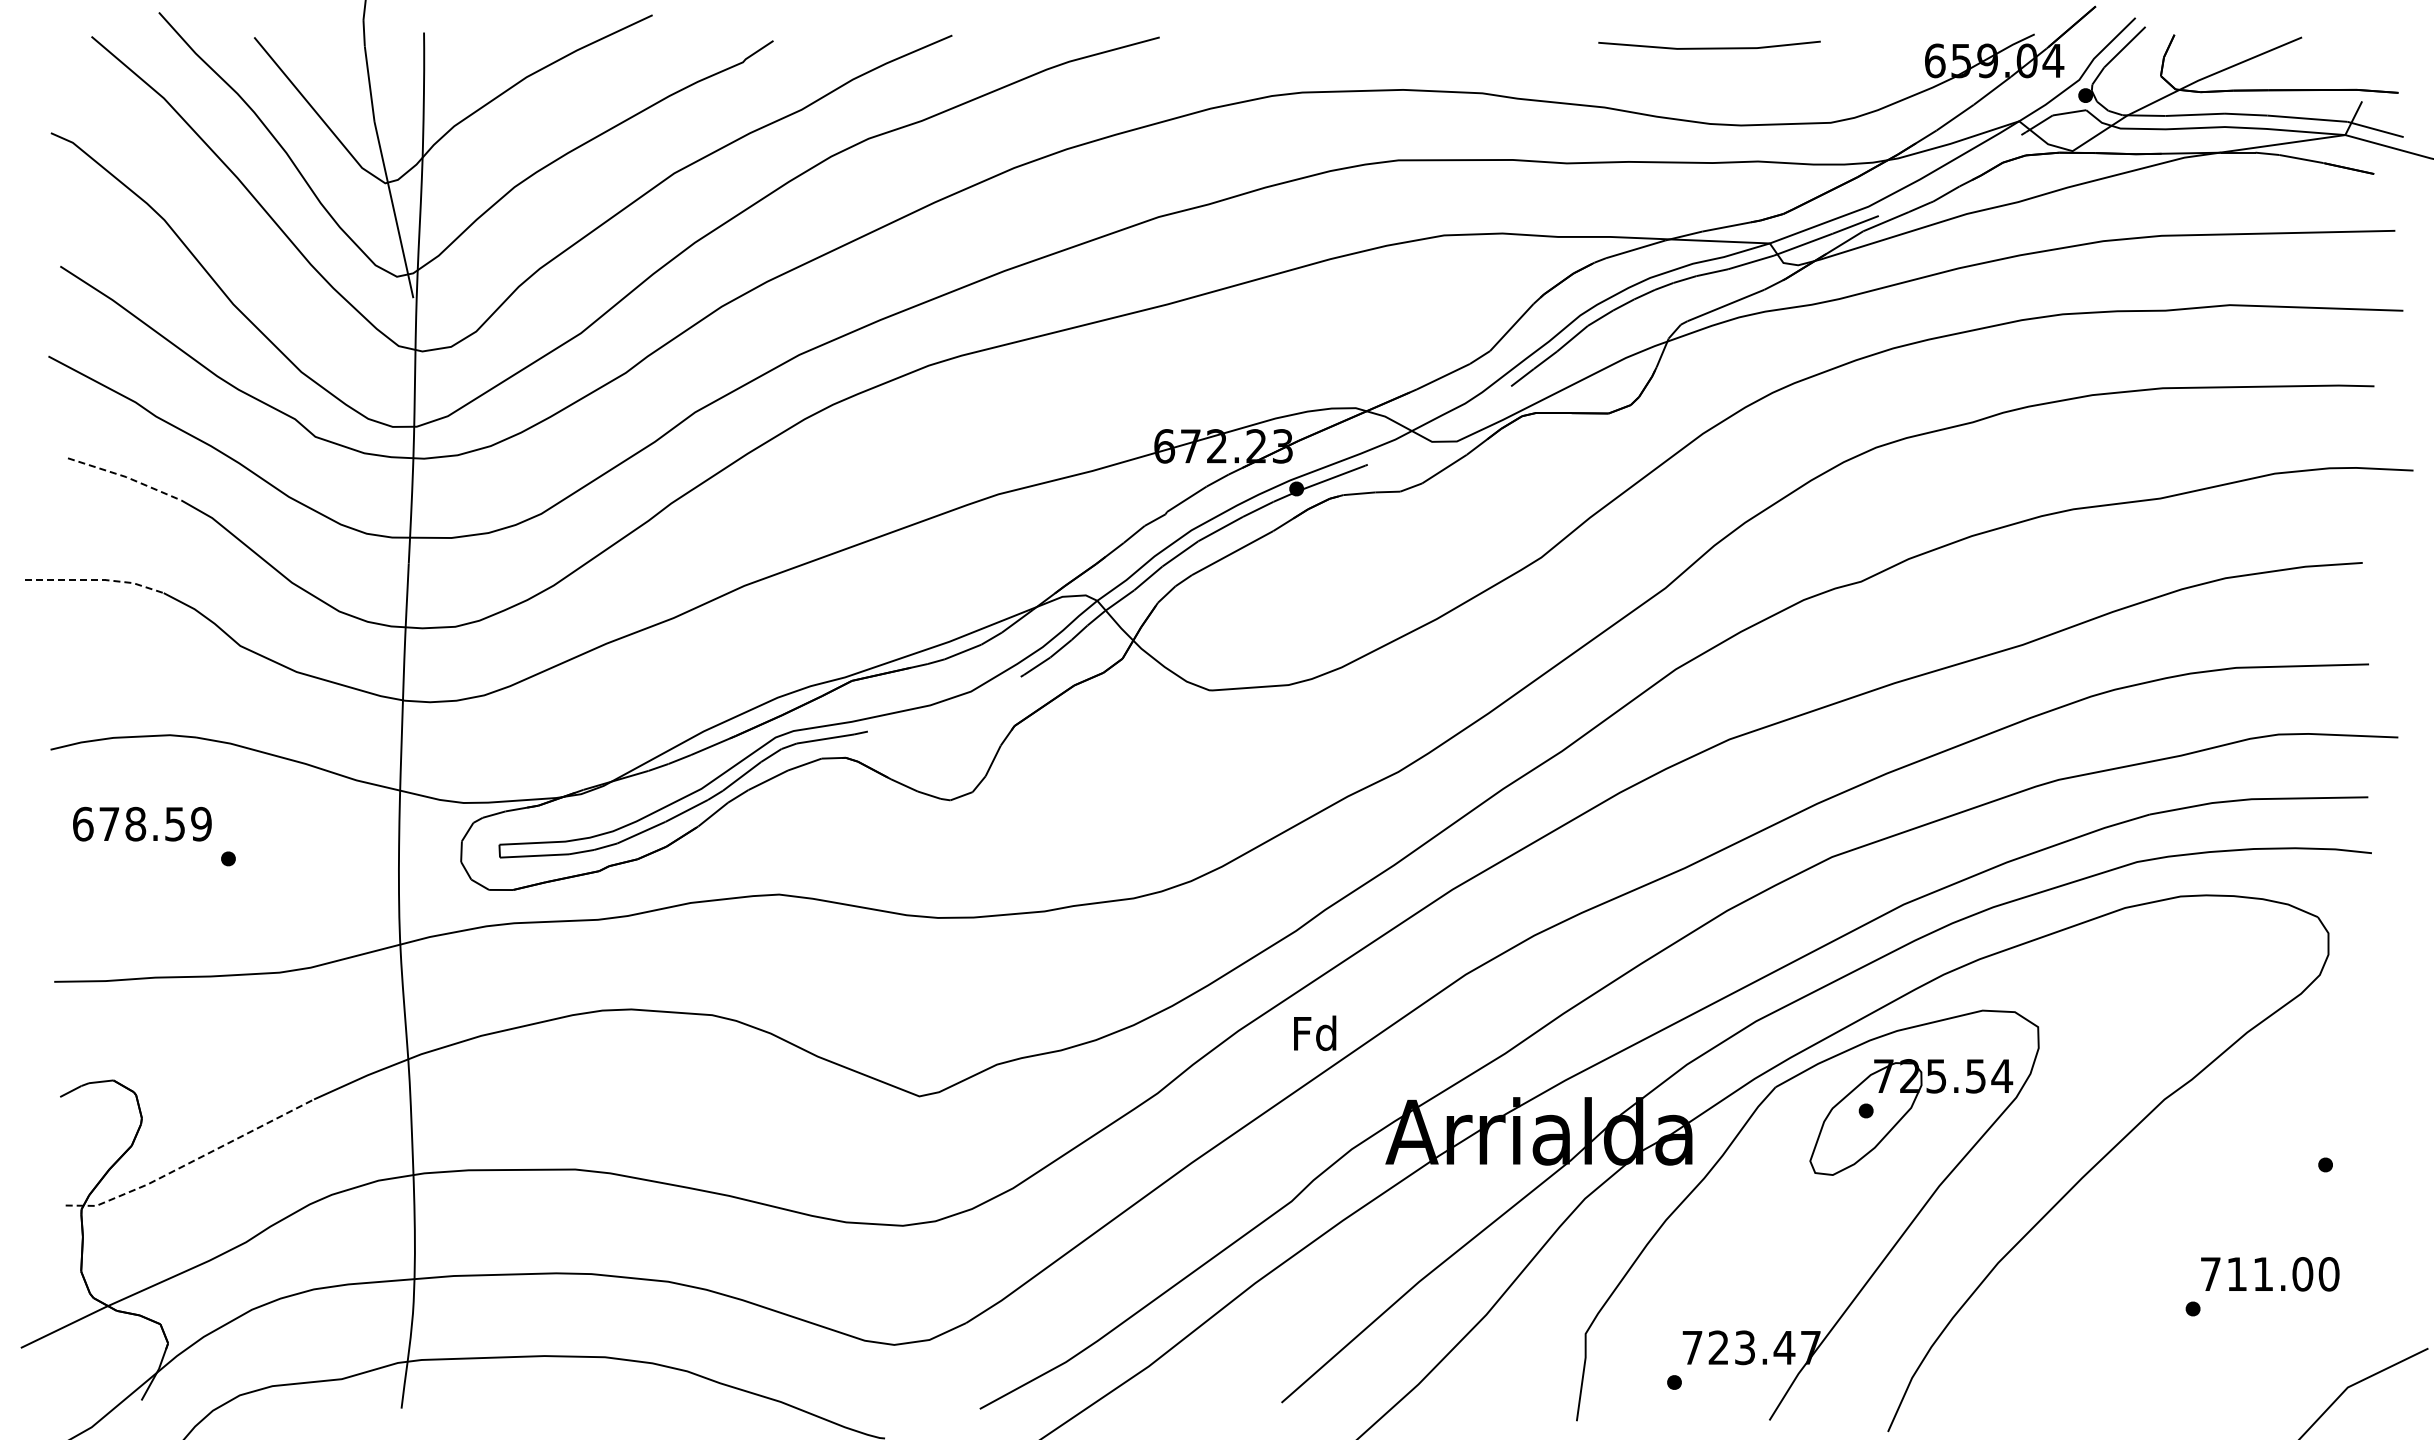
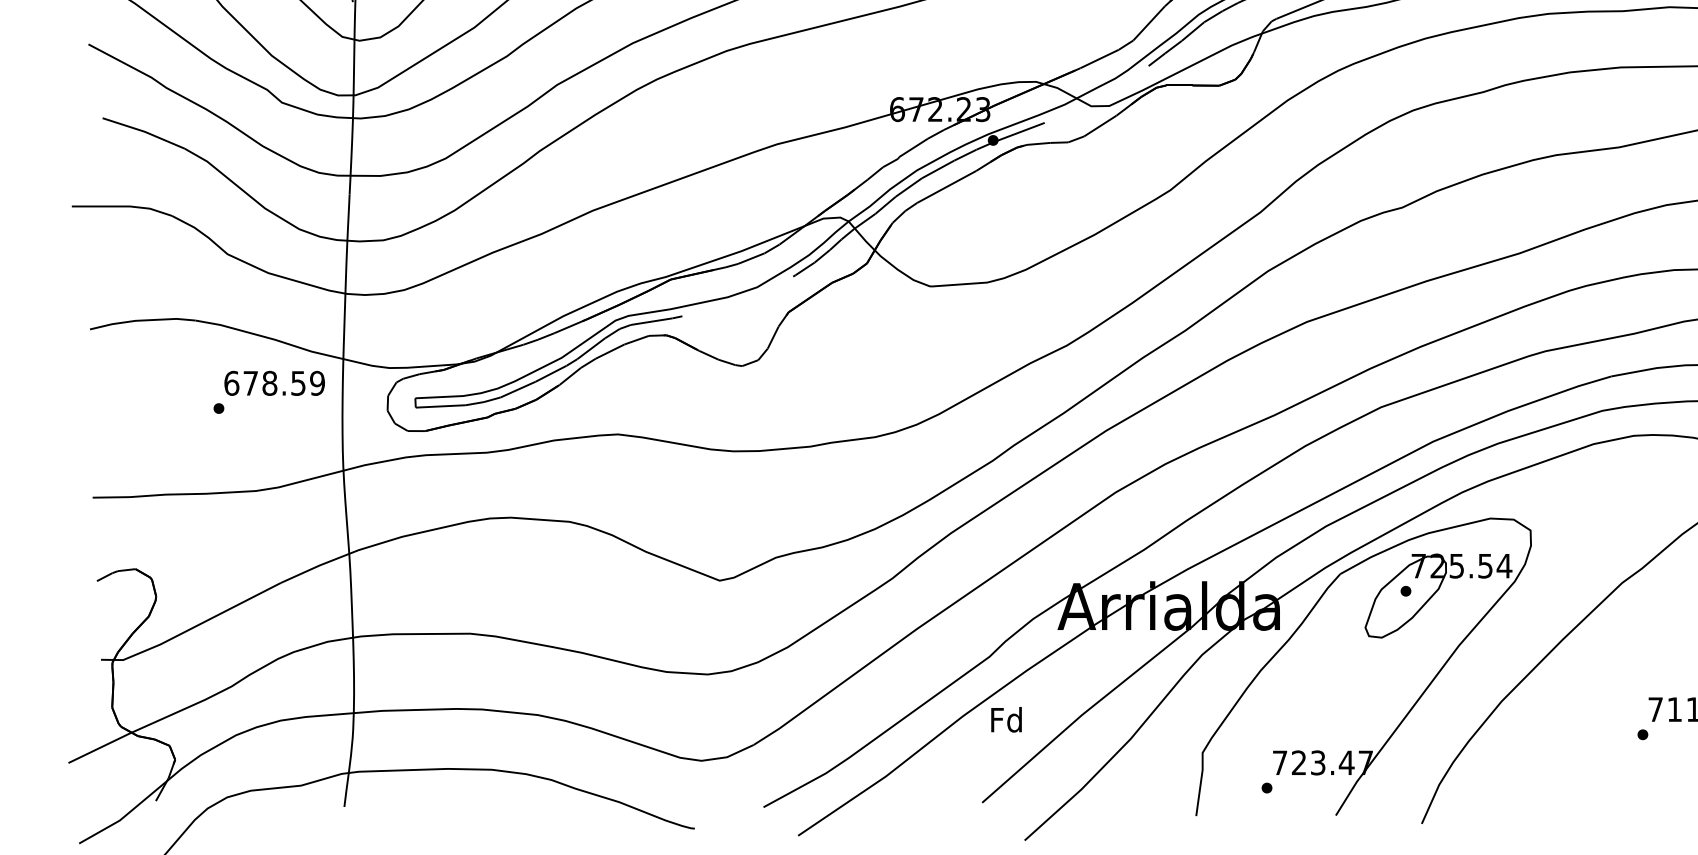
line: (126, 477) -> (145, 132), dashed -> solid
line: (96, 580) -> (123, 206), dashed -> solid
text: (142, 823) -> (274, 382), moved
text: (1315, 1033) -> (1006, 719), moved
line: (191, 1162) -> (192, 628), dashed -> solid

